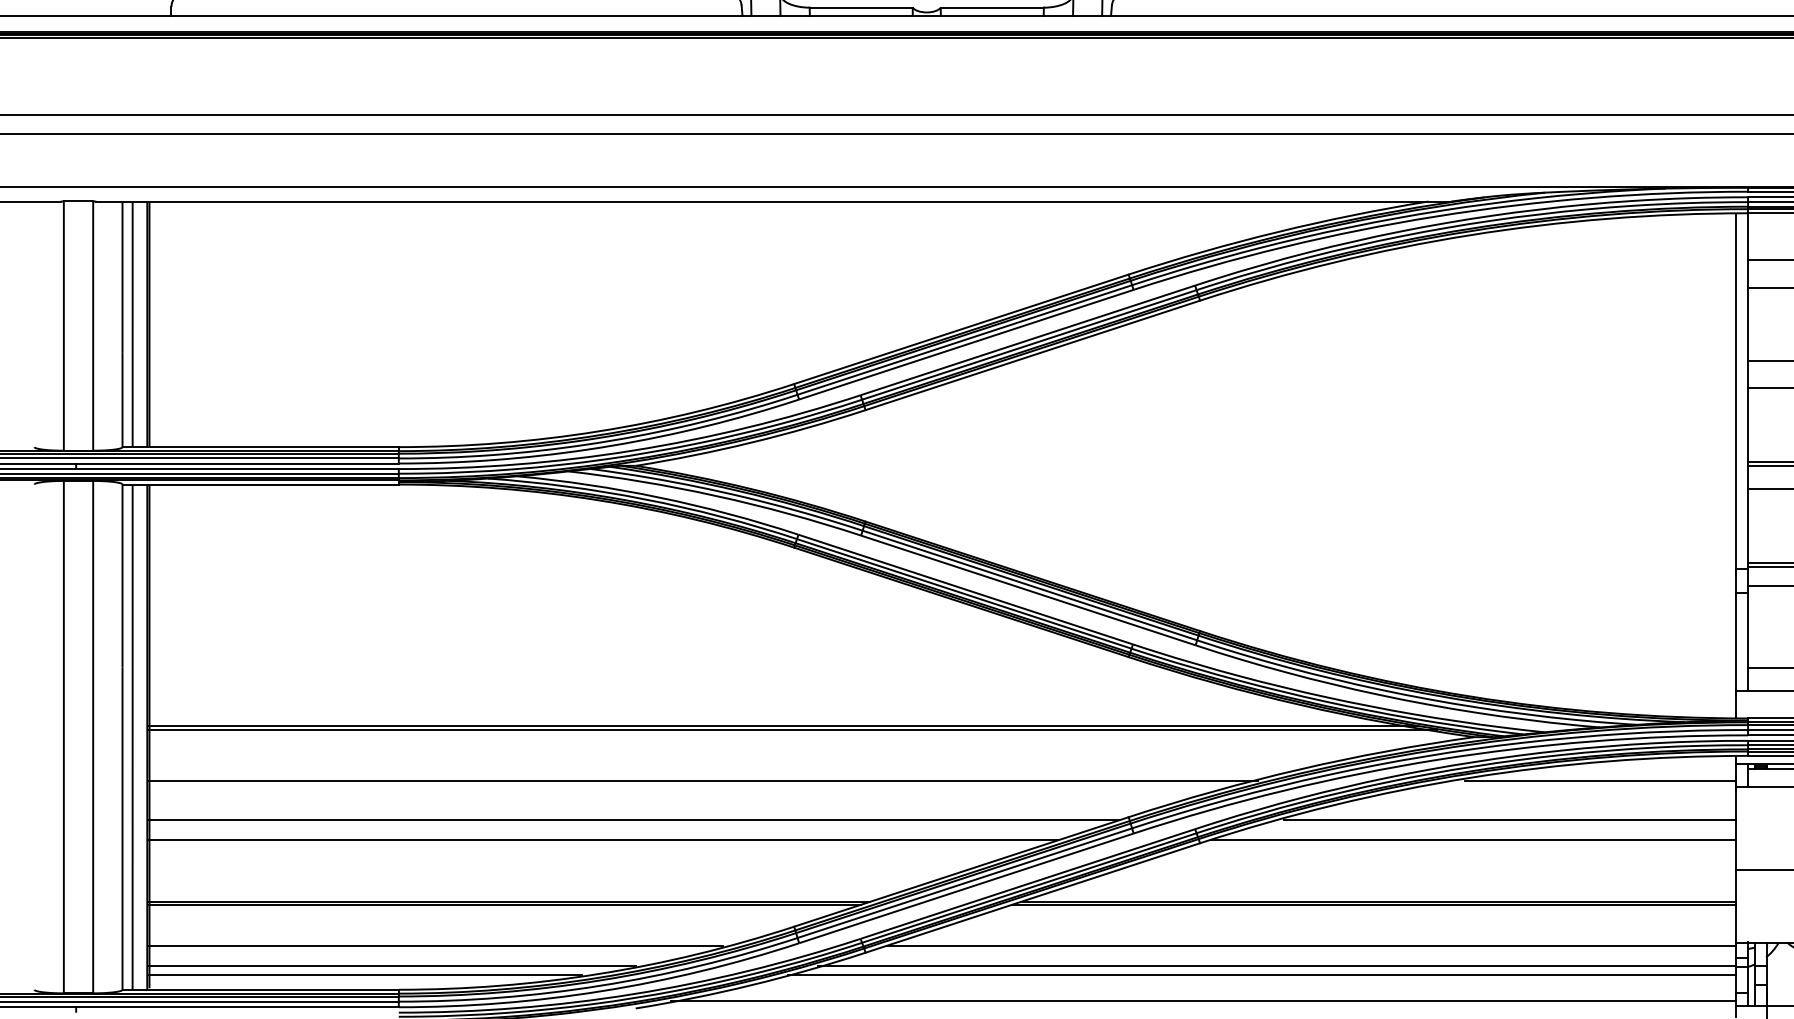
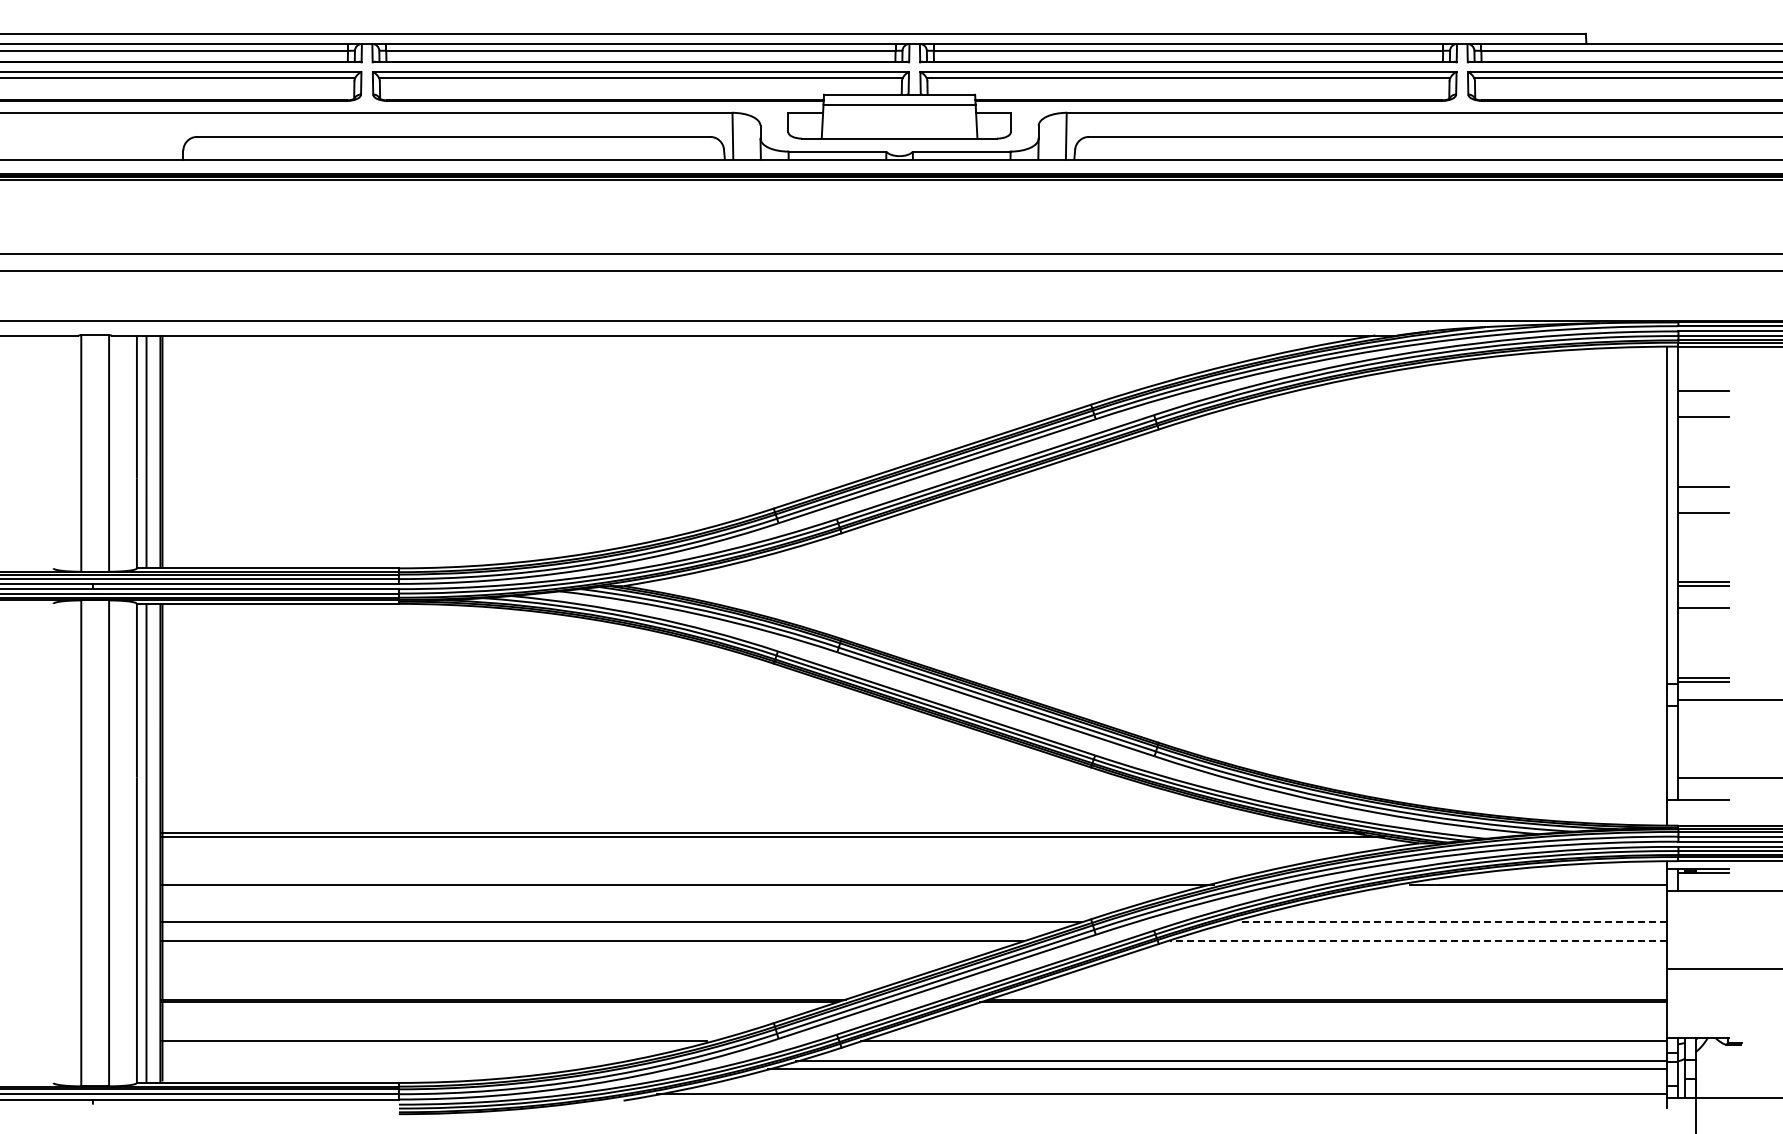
line: (1509, 820) -> (1452, 922), solid -> dashed
line: (1473, 840) -> (1418, 941), solid -> dashed
line: (392, 966) -> (392, 1060), removed
line: (365, 974) -> (367, 1068), removed

